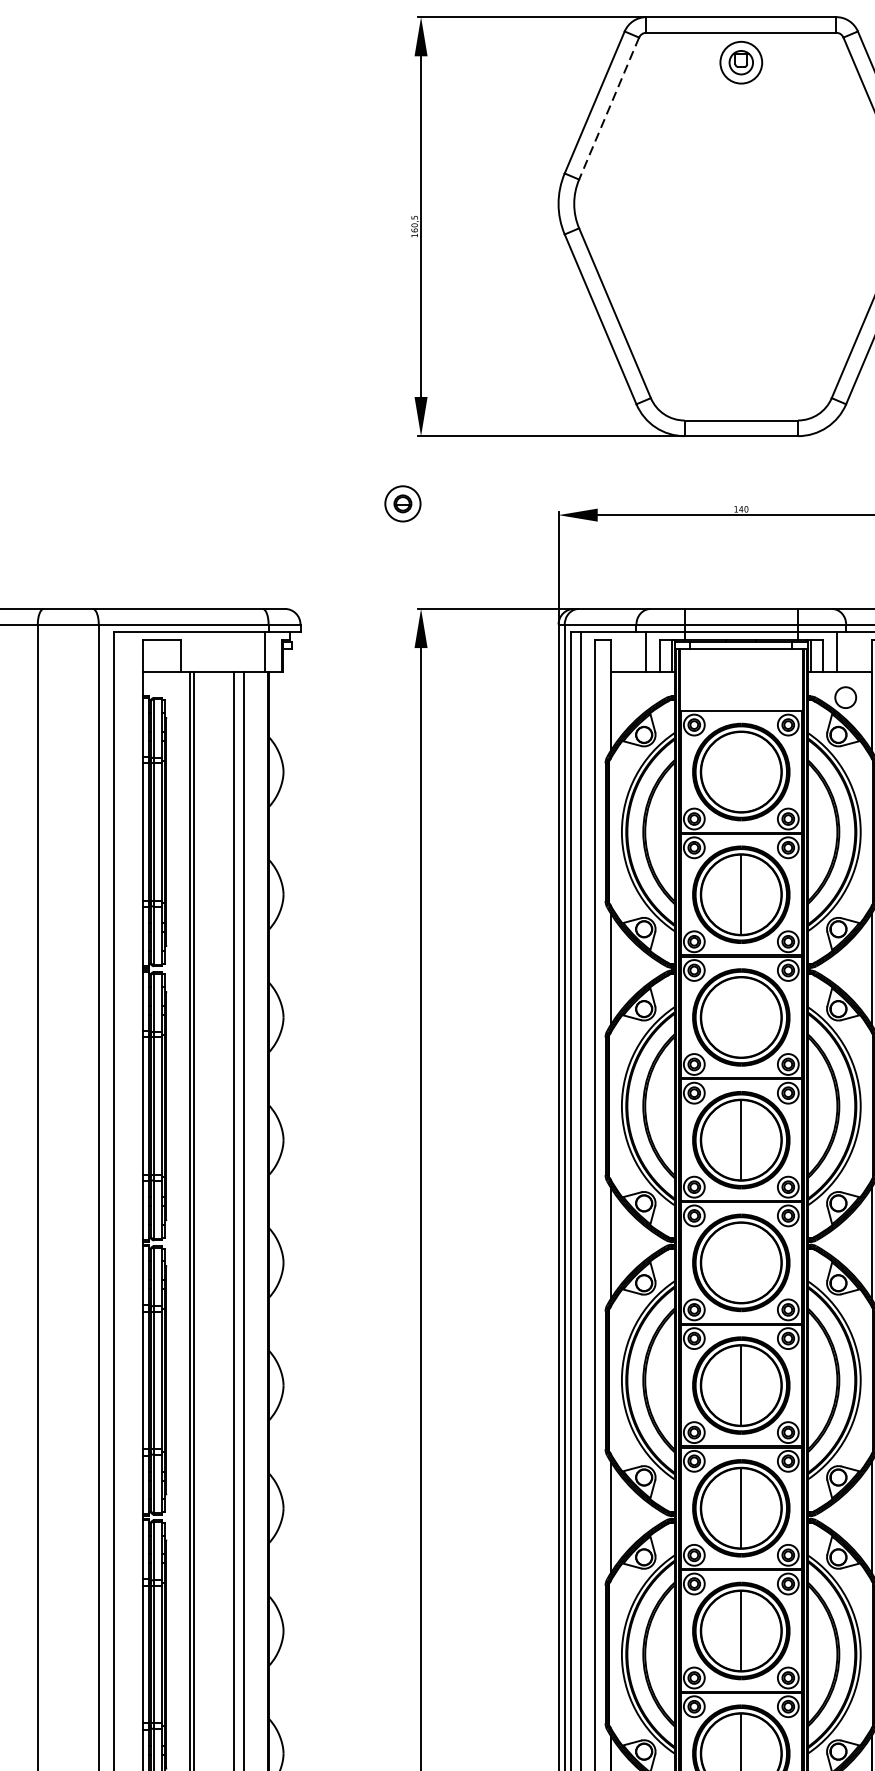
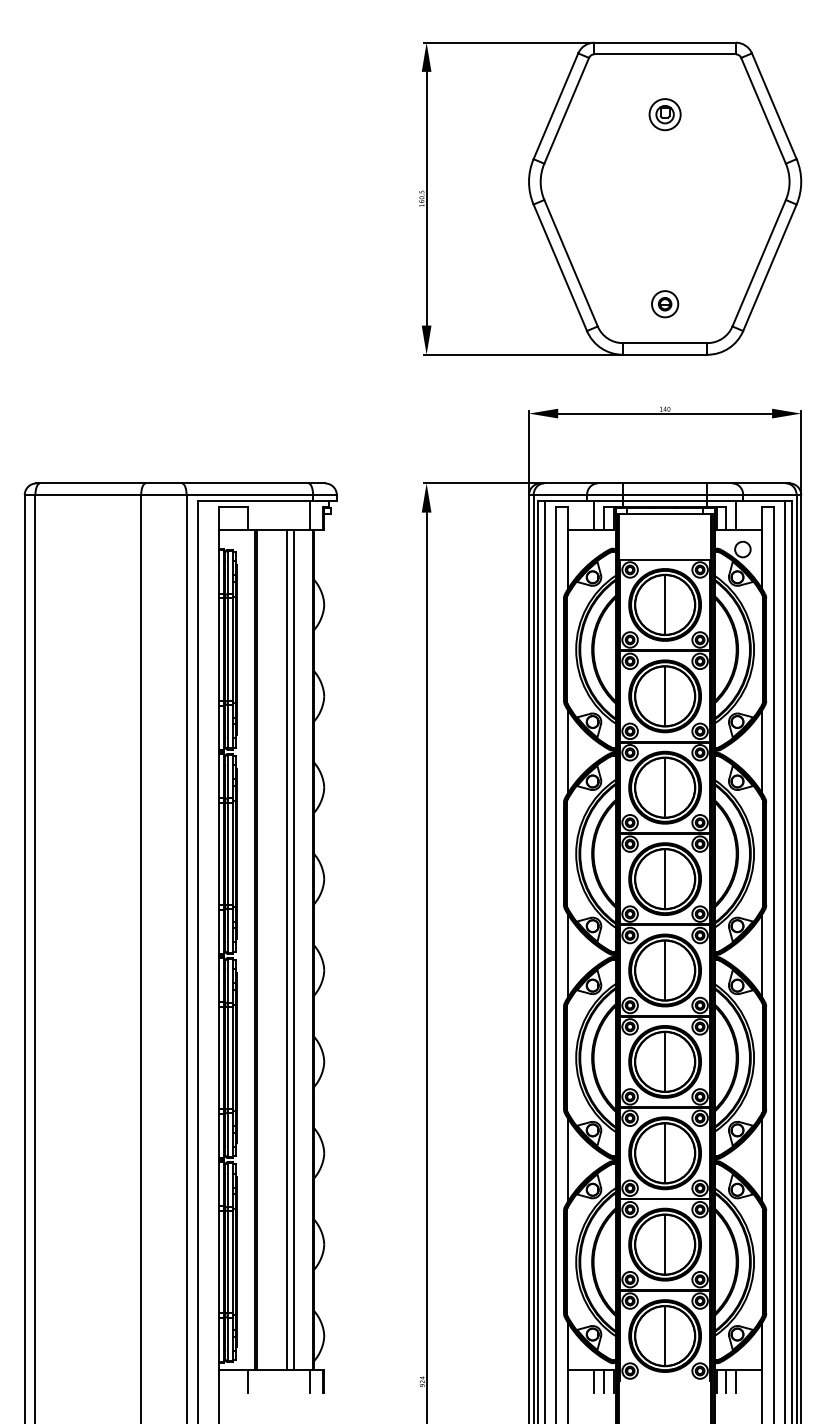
part: (740, 62) -> (664, 114), moved
line: (608, 109) -> (566, 111), dashed -> solid
part: (403, 504) -> (665, 304), moved
line: (741, 771) -> (665, 604), added
line: (741, 1017) -> (665, 787), added
line: (741, 1262) -> (665, 970), added

